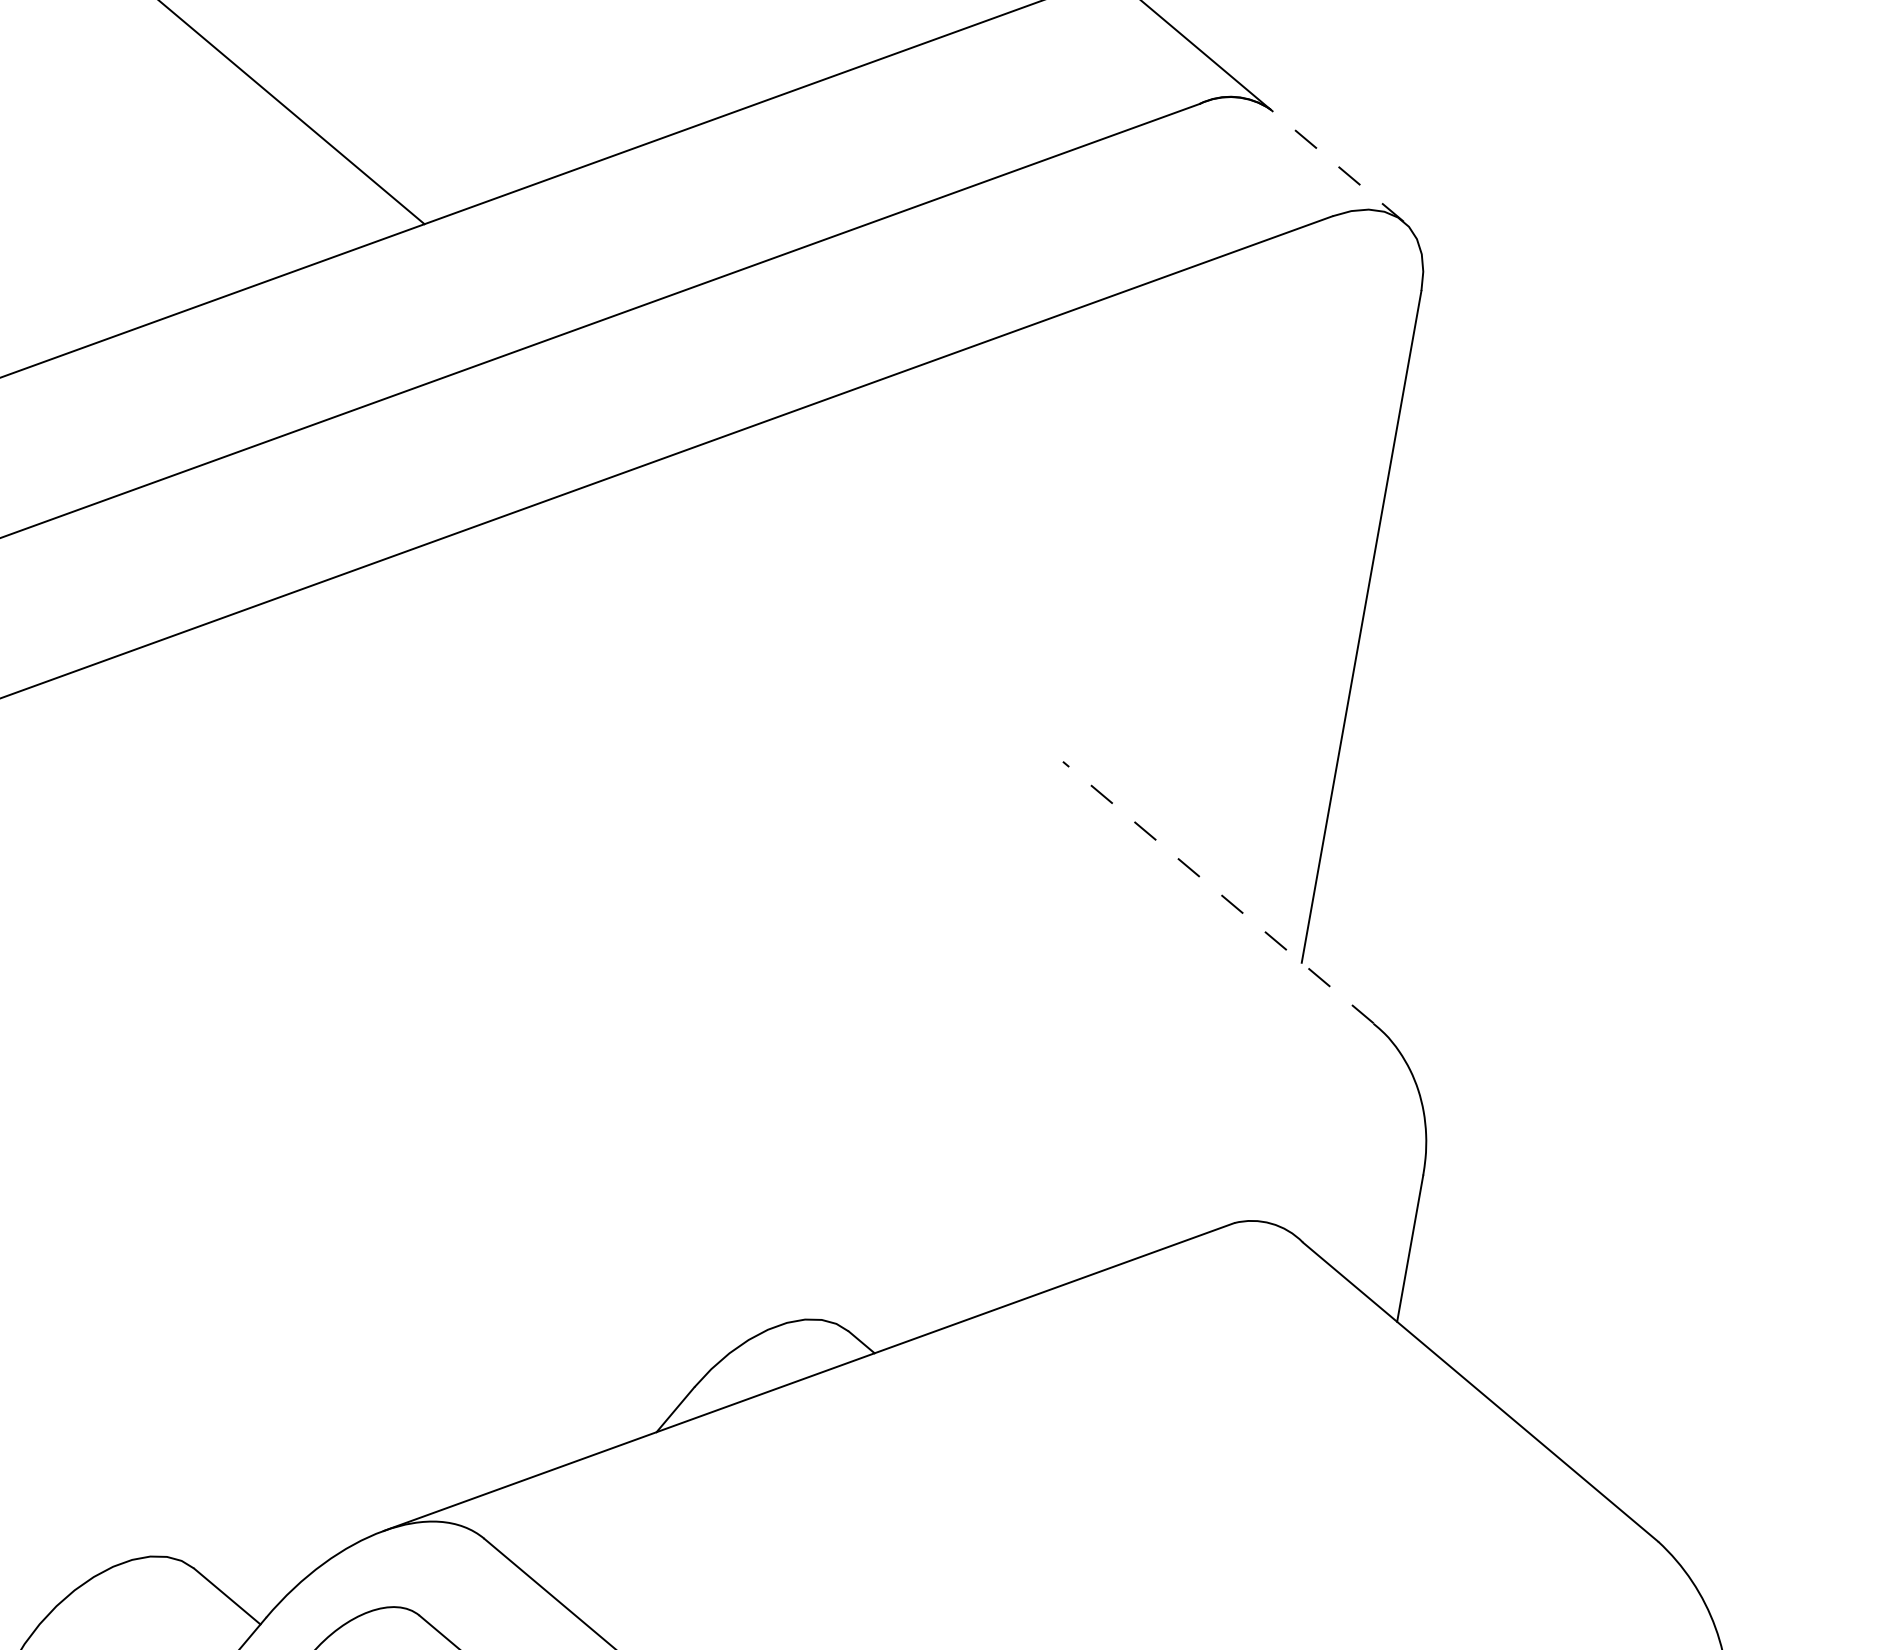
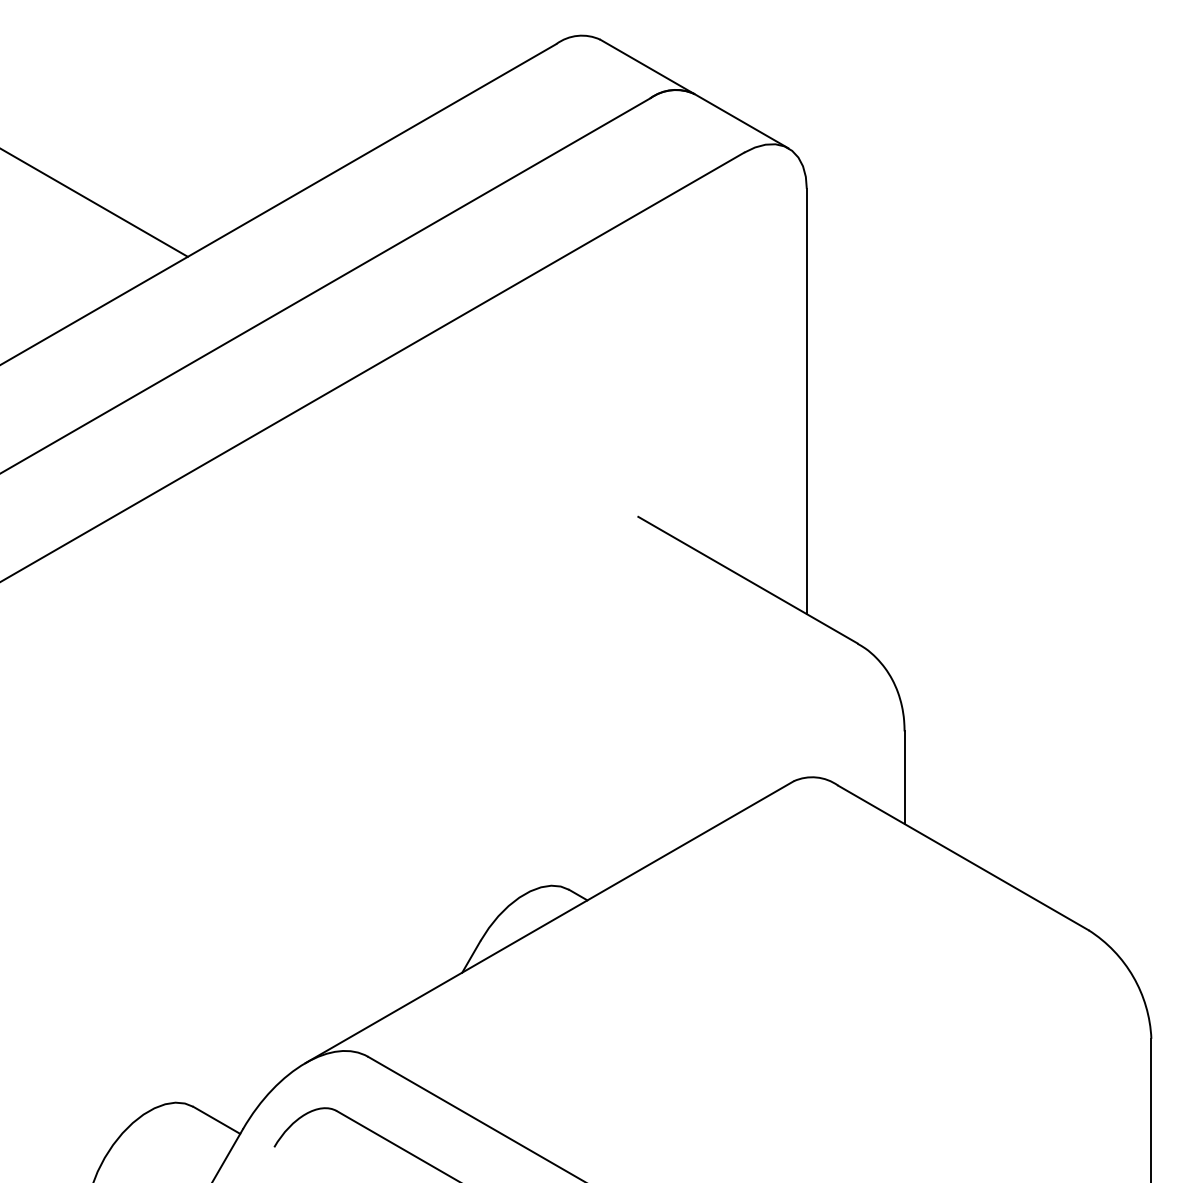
line: (1337, 164) -> (741, 120), dashed -> solid
line: (1217, 892) -> (747, 580), dashed -> solid

